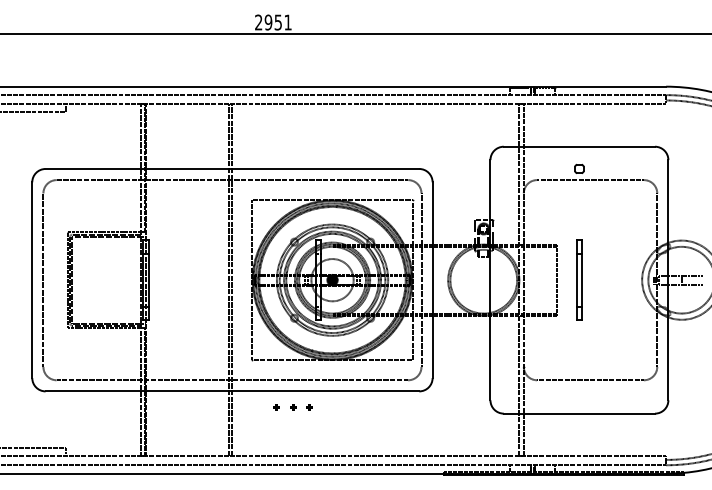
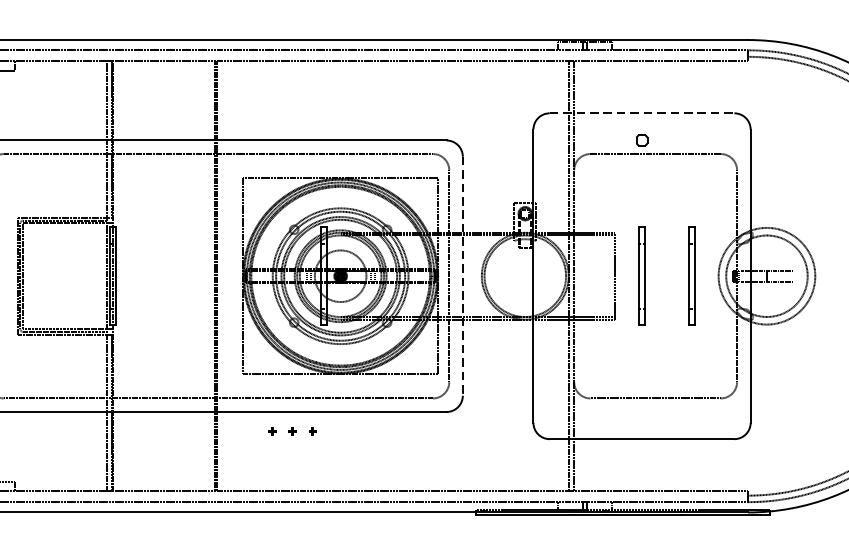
line: (579, 146) -> (642, 113), solid -> dashed
part: (620, 279) -> (692, 275), added
line: (432, 280) -> (462, 276), solid -> dashed

